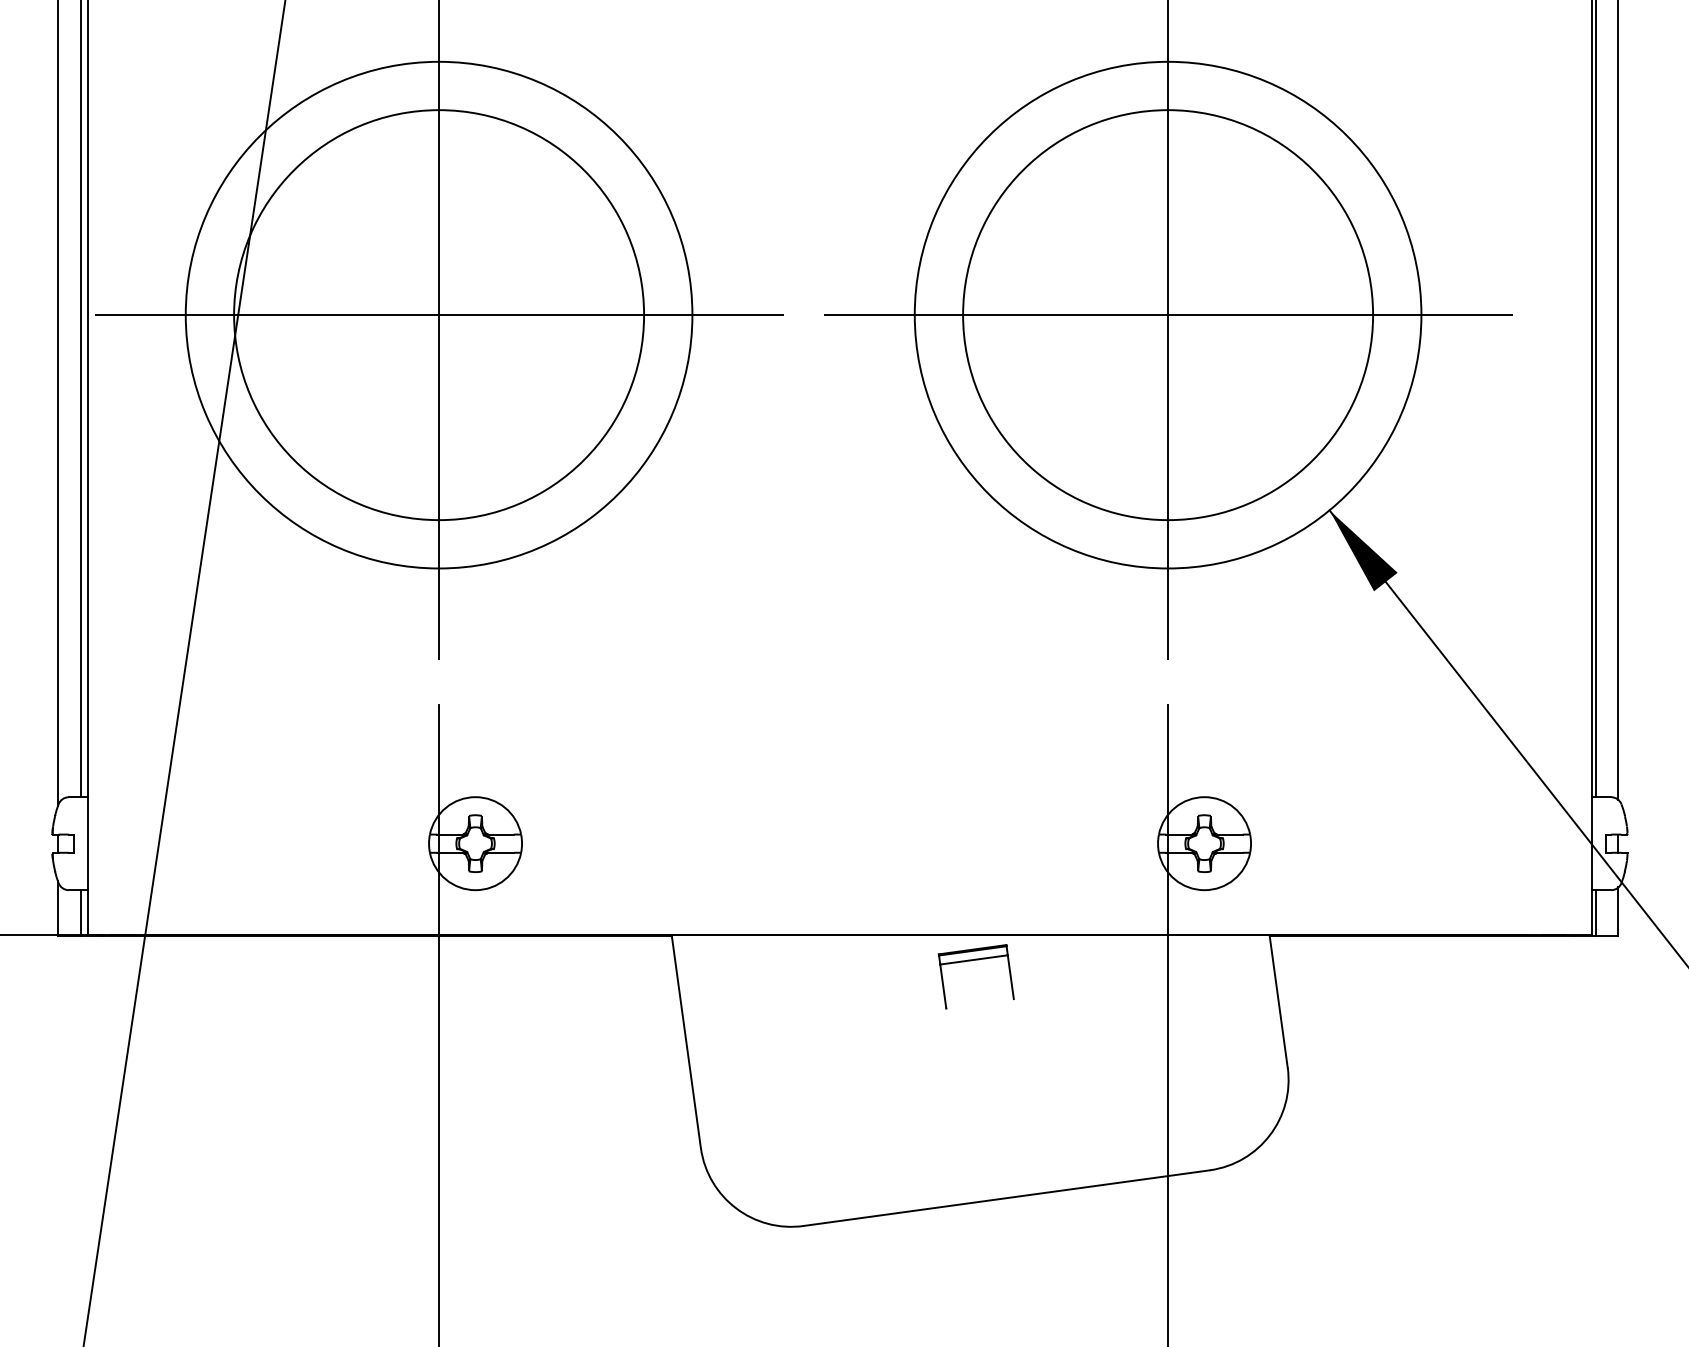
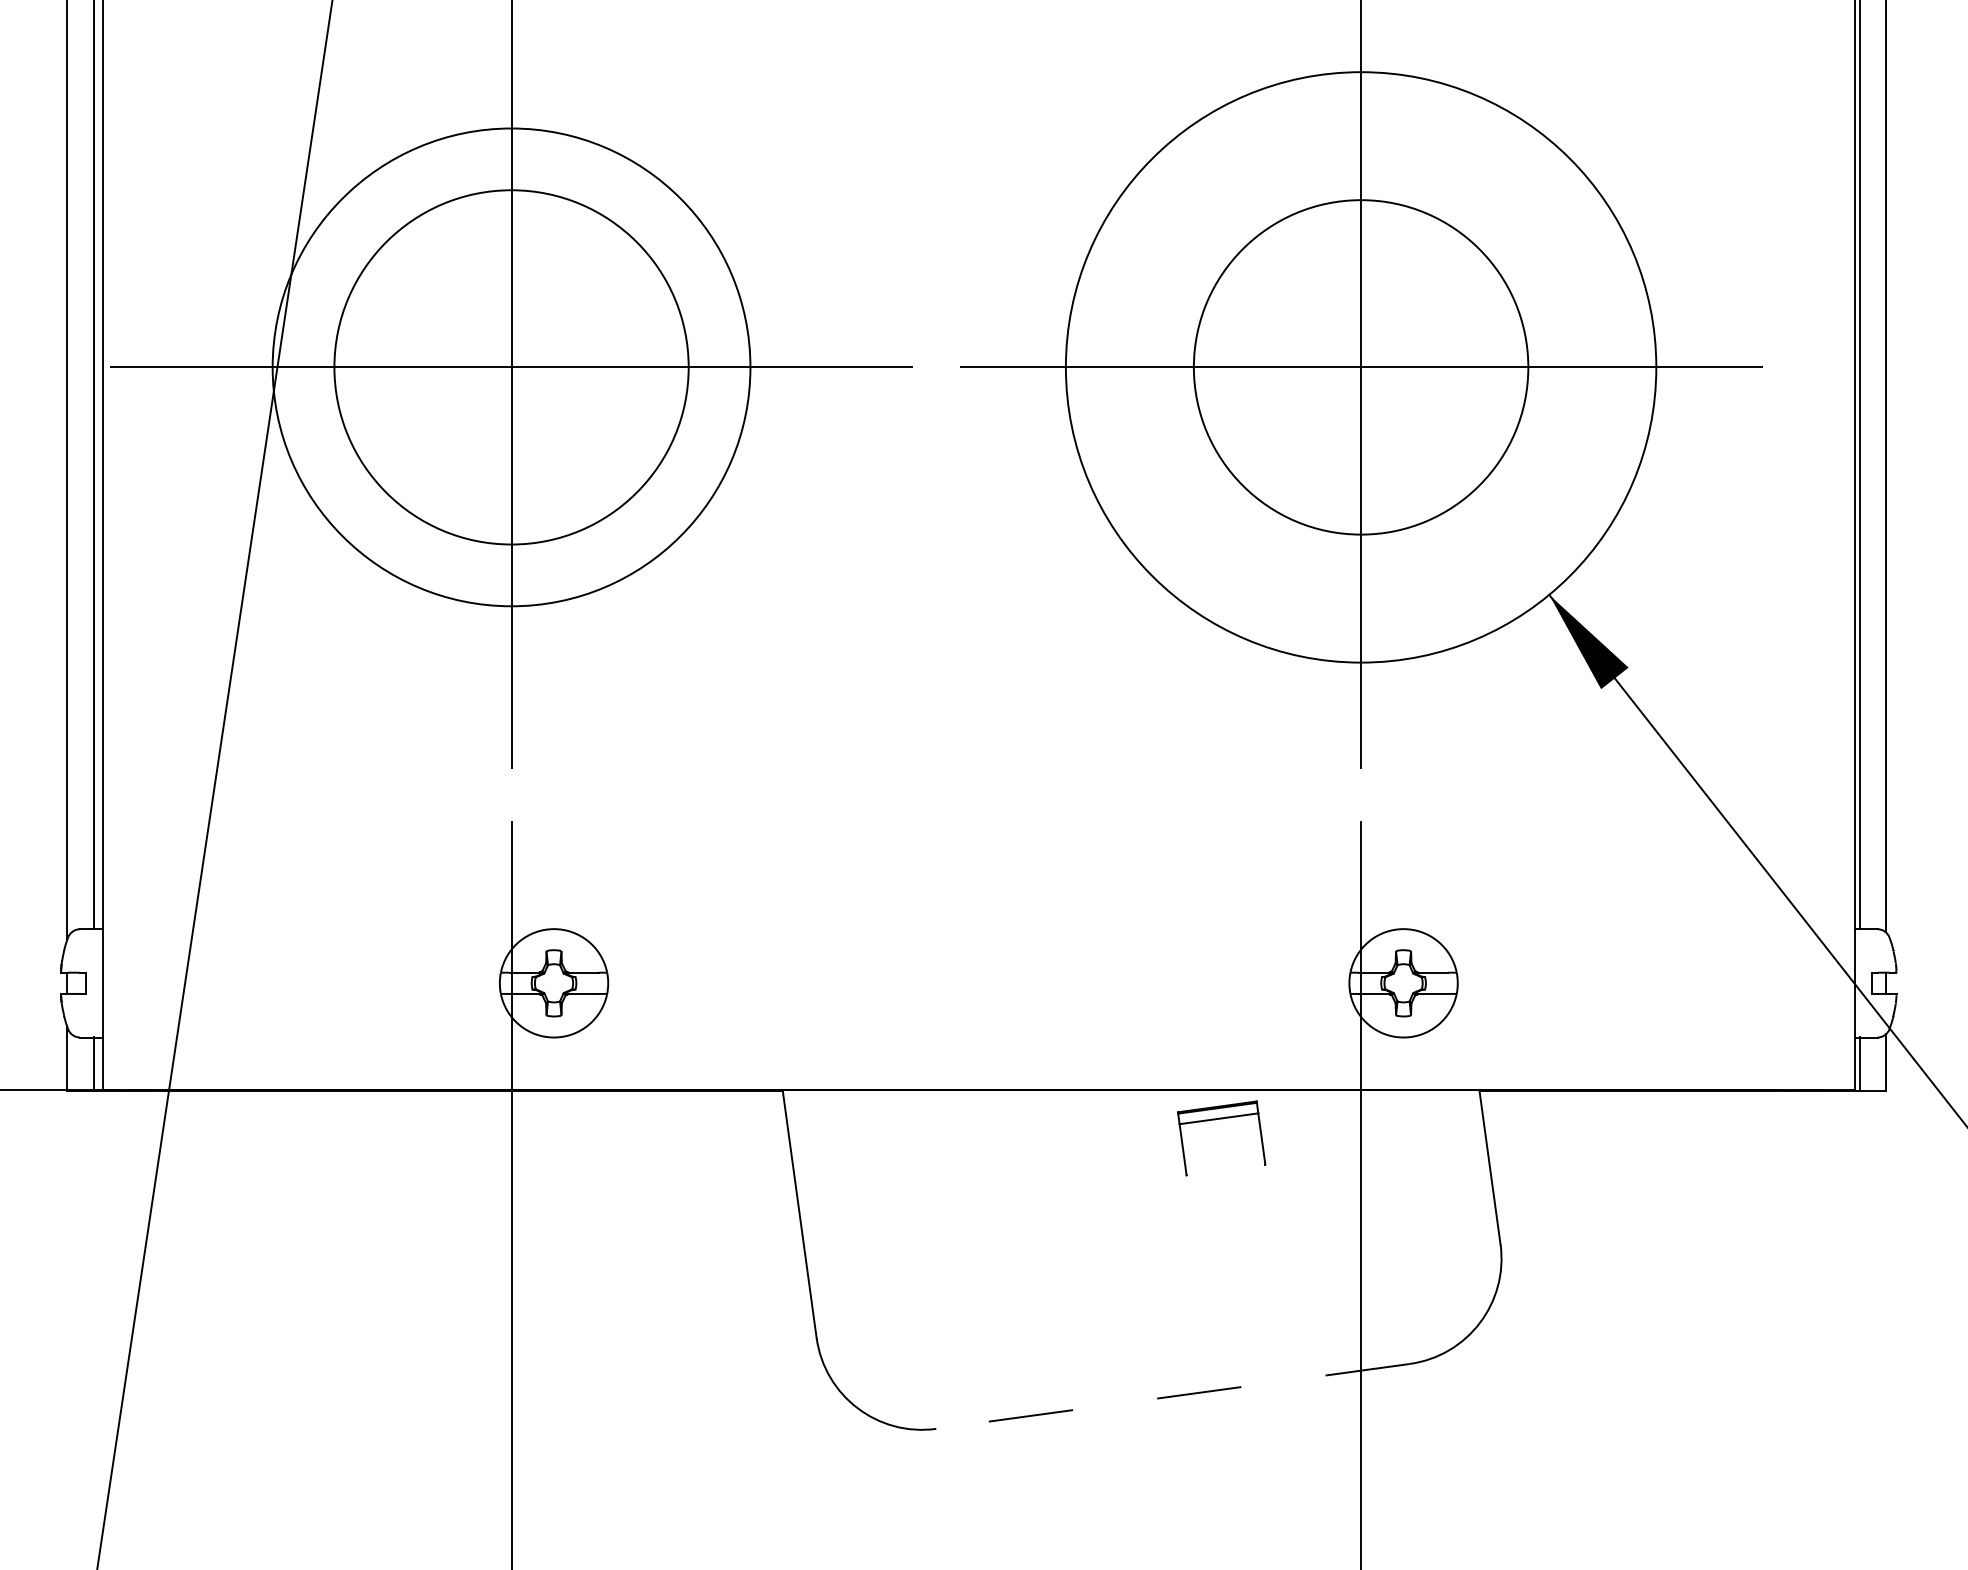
circle: (439, 315) -> (511, 367), size x0.6
circle: (1168, 315) -> (1361, 367), size x0.7
part: (971, 961) -> (1215, 1120), moved
line: (1007, 1198) -> (1173, 1396), solid -> dashed

